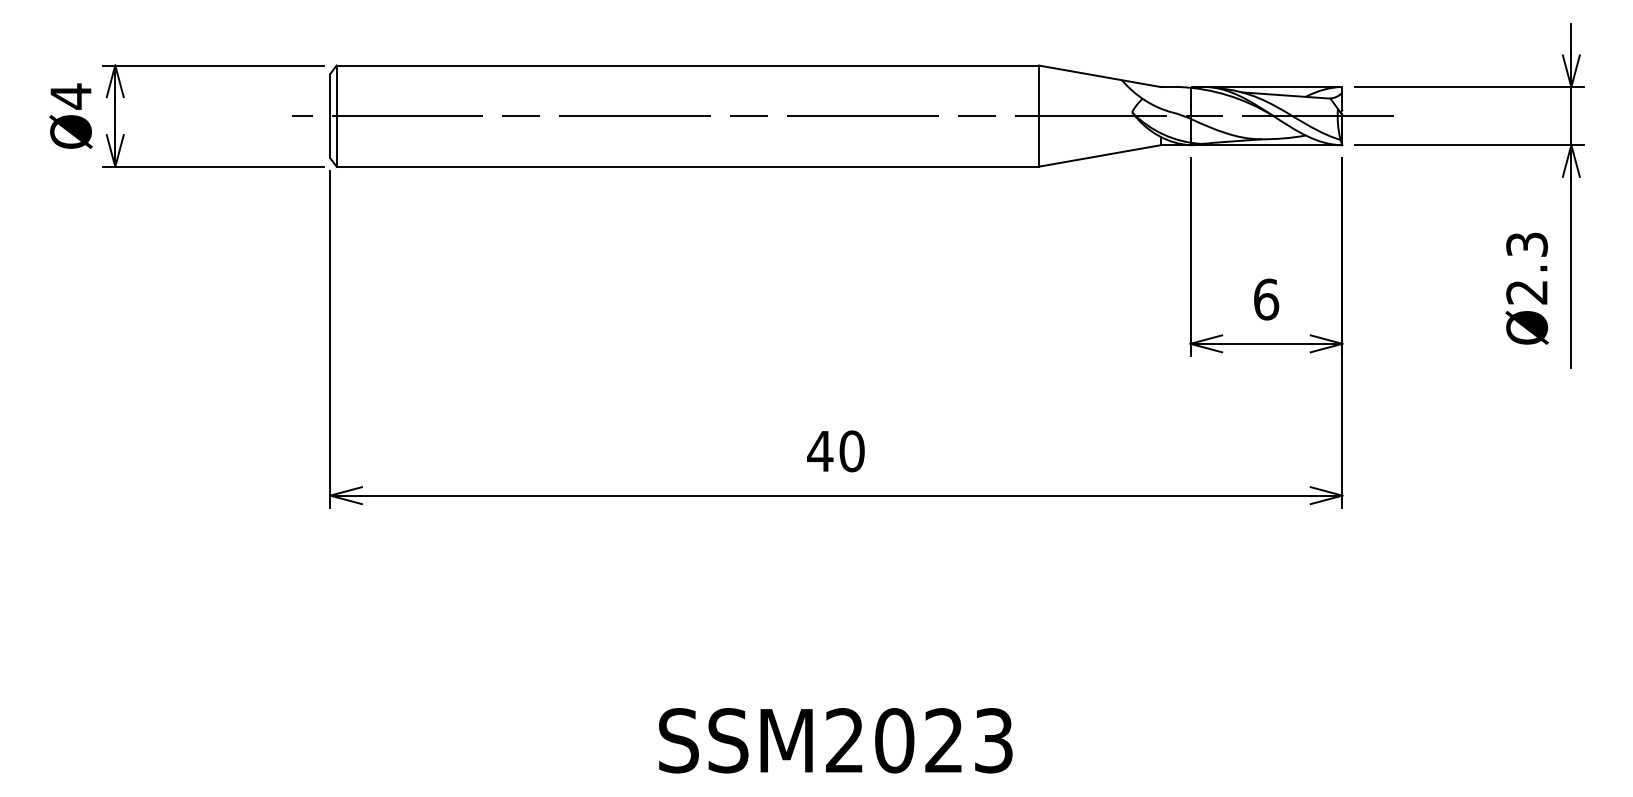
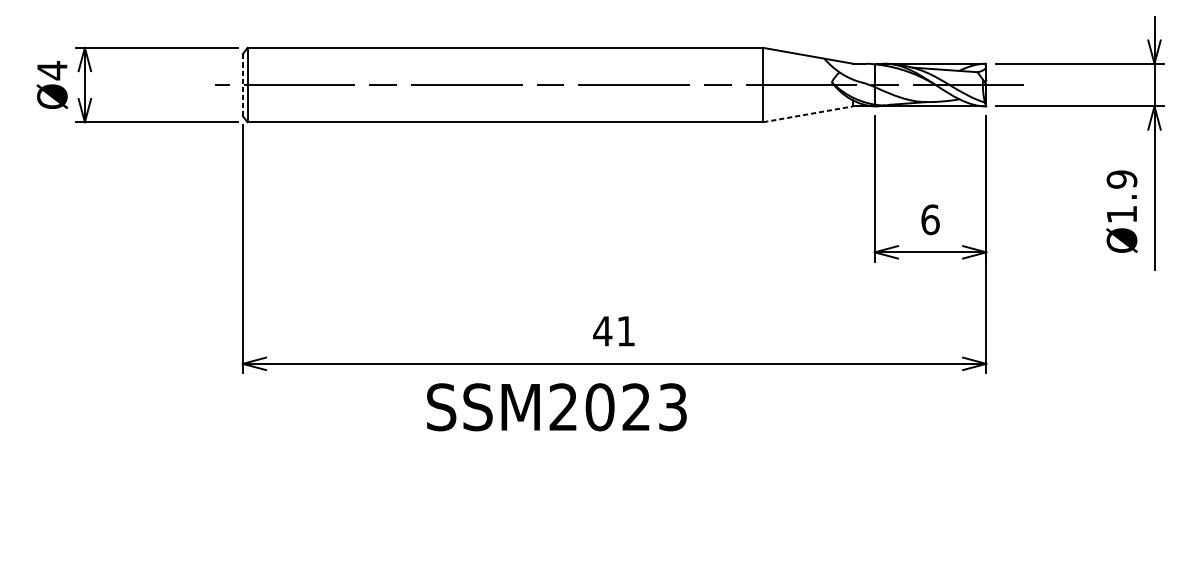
line: (330, 115) -> (242, 84), solid -> dashed
line: (1099, 155) -> (807, 113), solid -> dashed
text: (1526, 268) -> (1121, 197), Ø2.3 -> Ø1.9
text: (851, 451) -> (625, 331), 40 -> 41
text: (835, 740) -> (556, 407), moved

